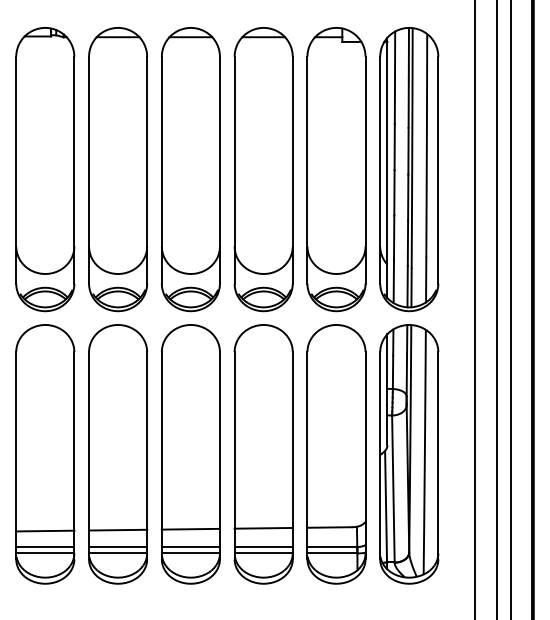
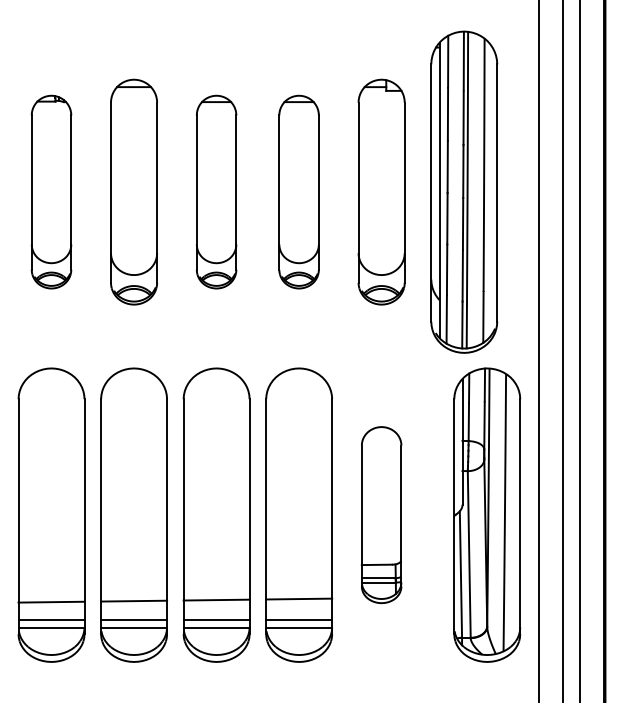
part: (45, 168) -> (51, 191), size x0.6
part: (117, 168) -> (133, 191), size x0.7
part: (190, 168) -> (216, 191), size x0.6
part: (263, 168) -> (298, 191), size x0.6
part: (336, 168) -> (381, 191), size x0.7
part: (336, 453) -> (381, 514), size x0.6
part: (409, 453) -> (487, 514), moved

